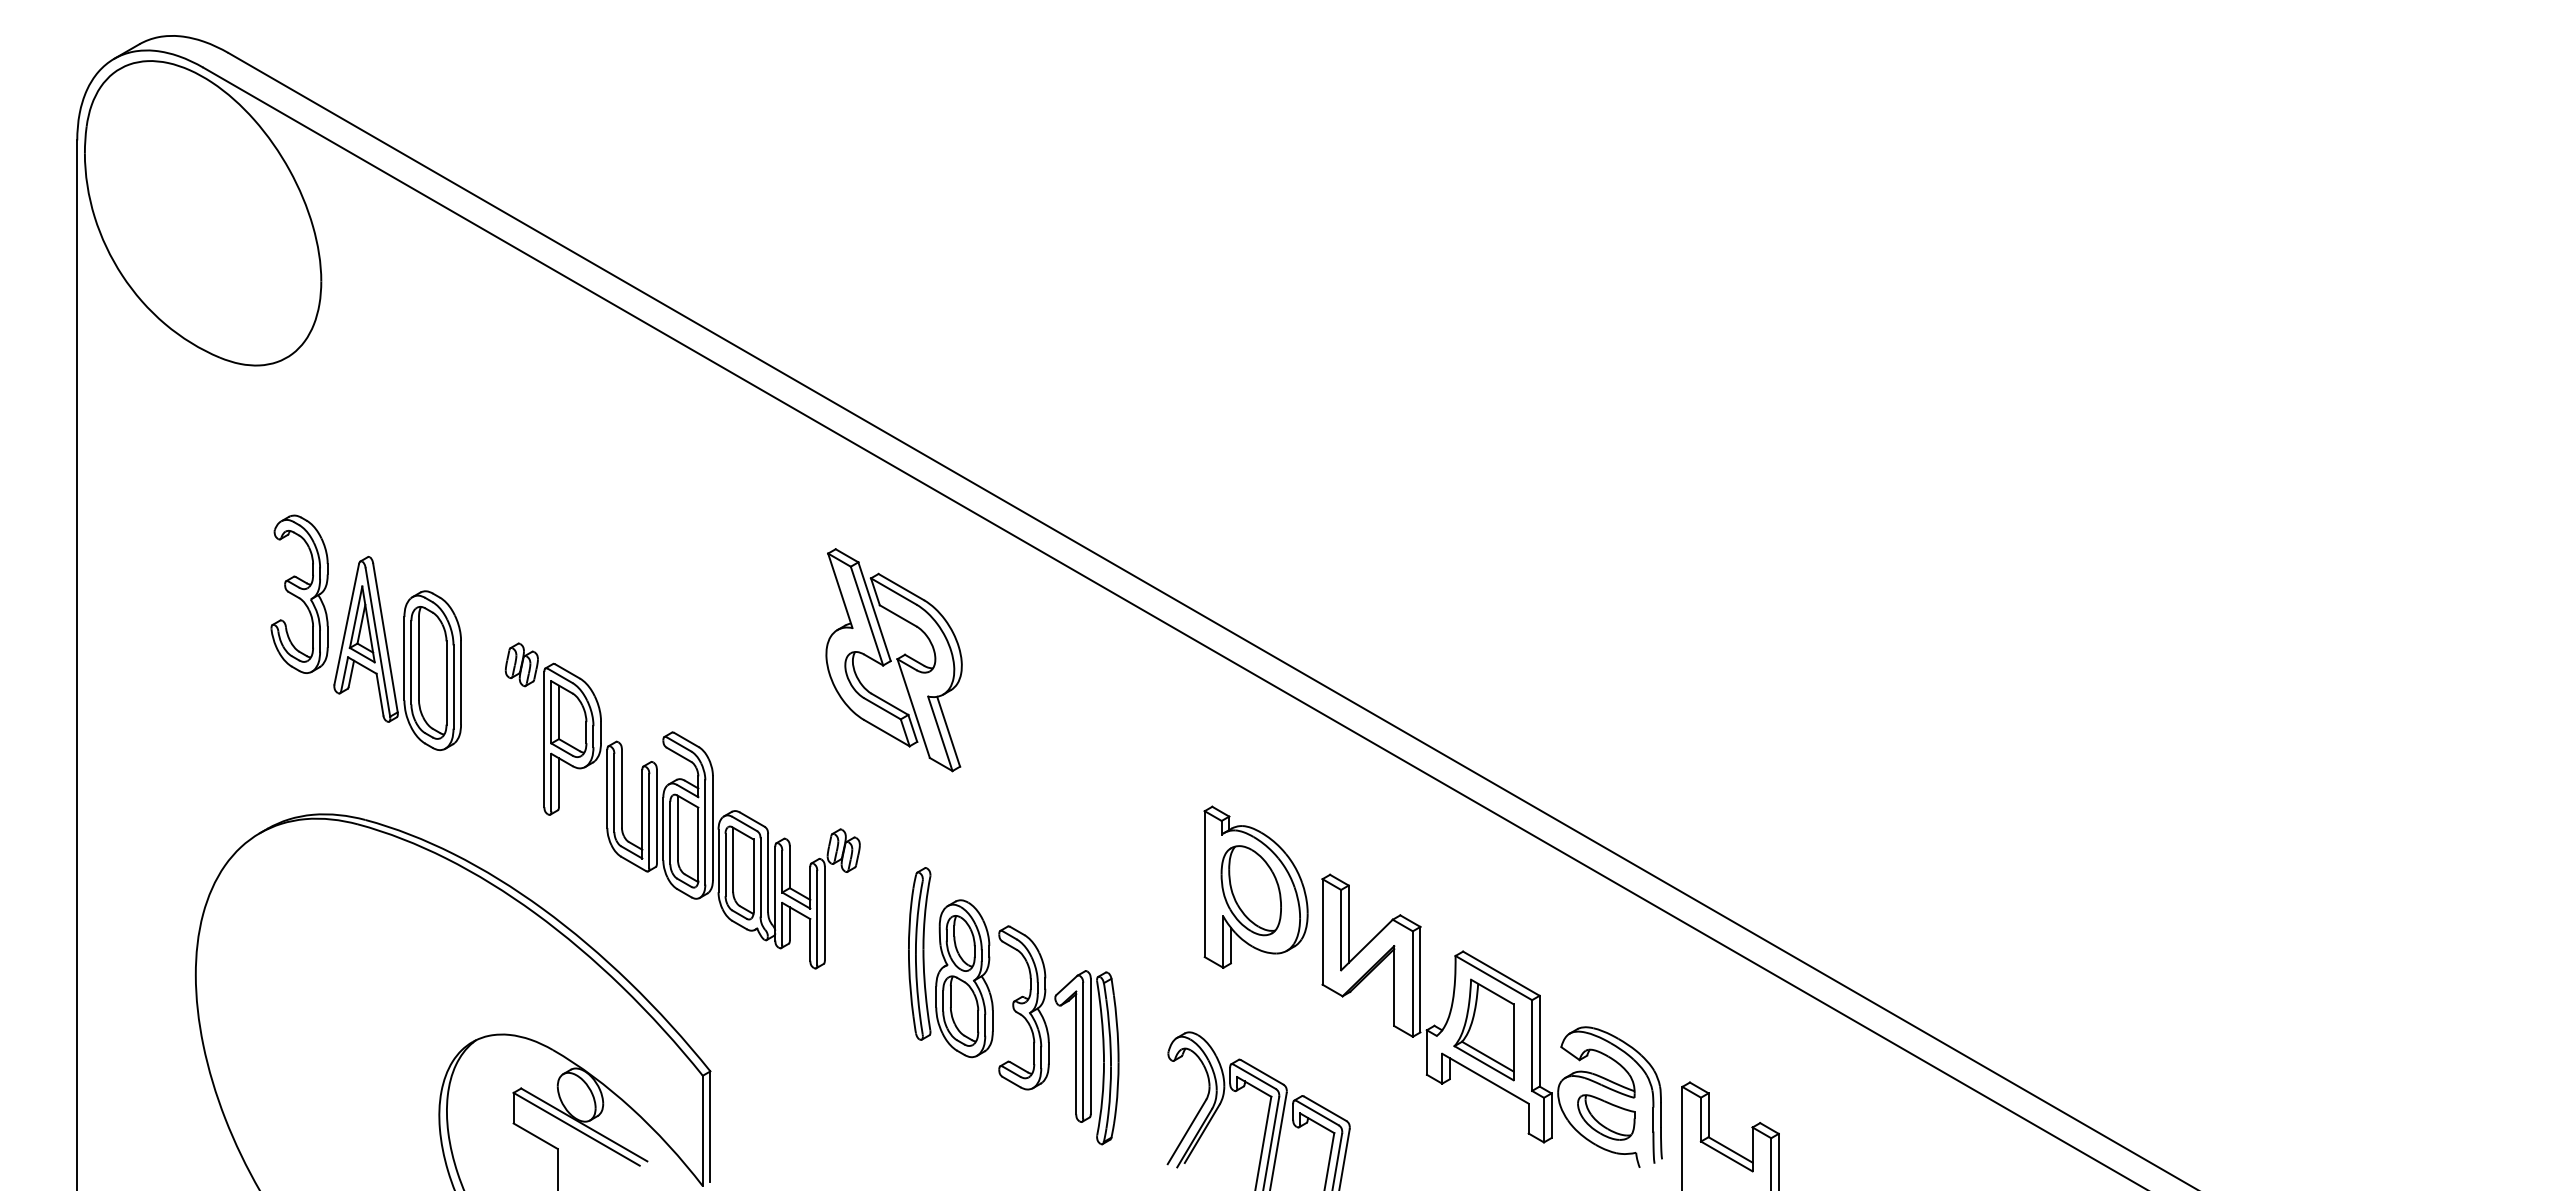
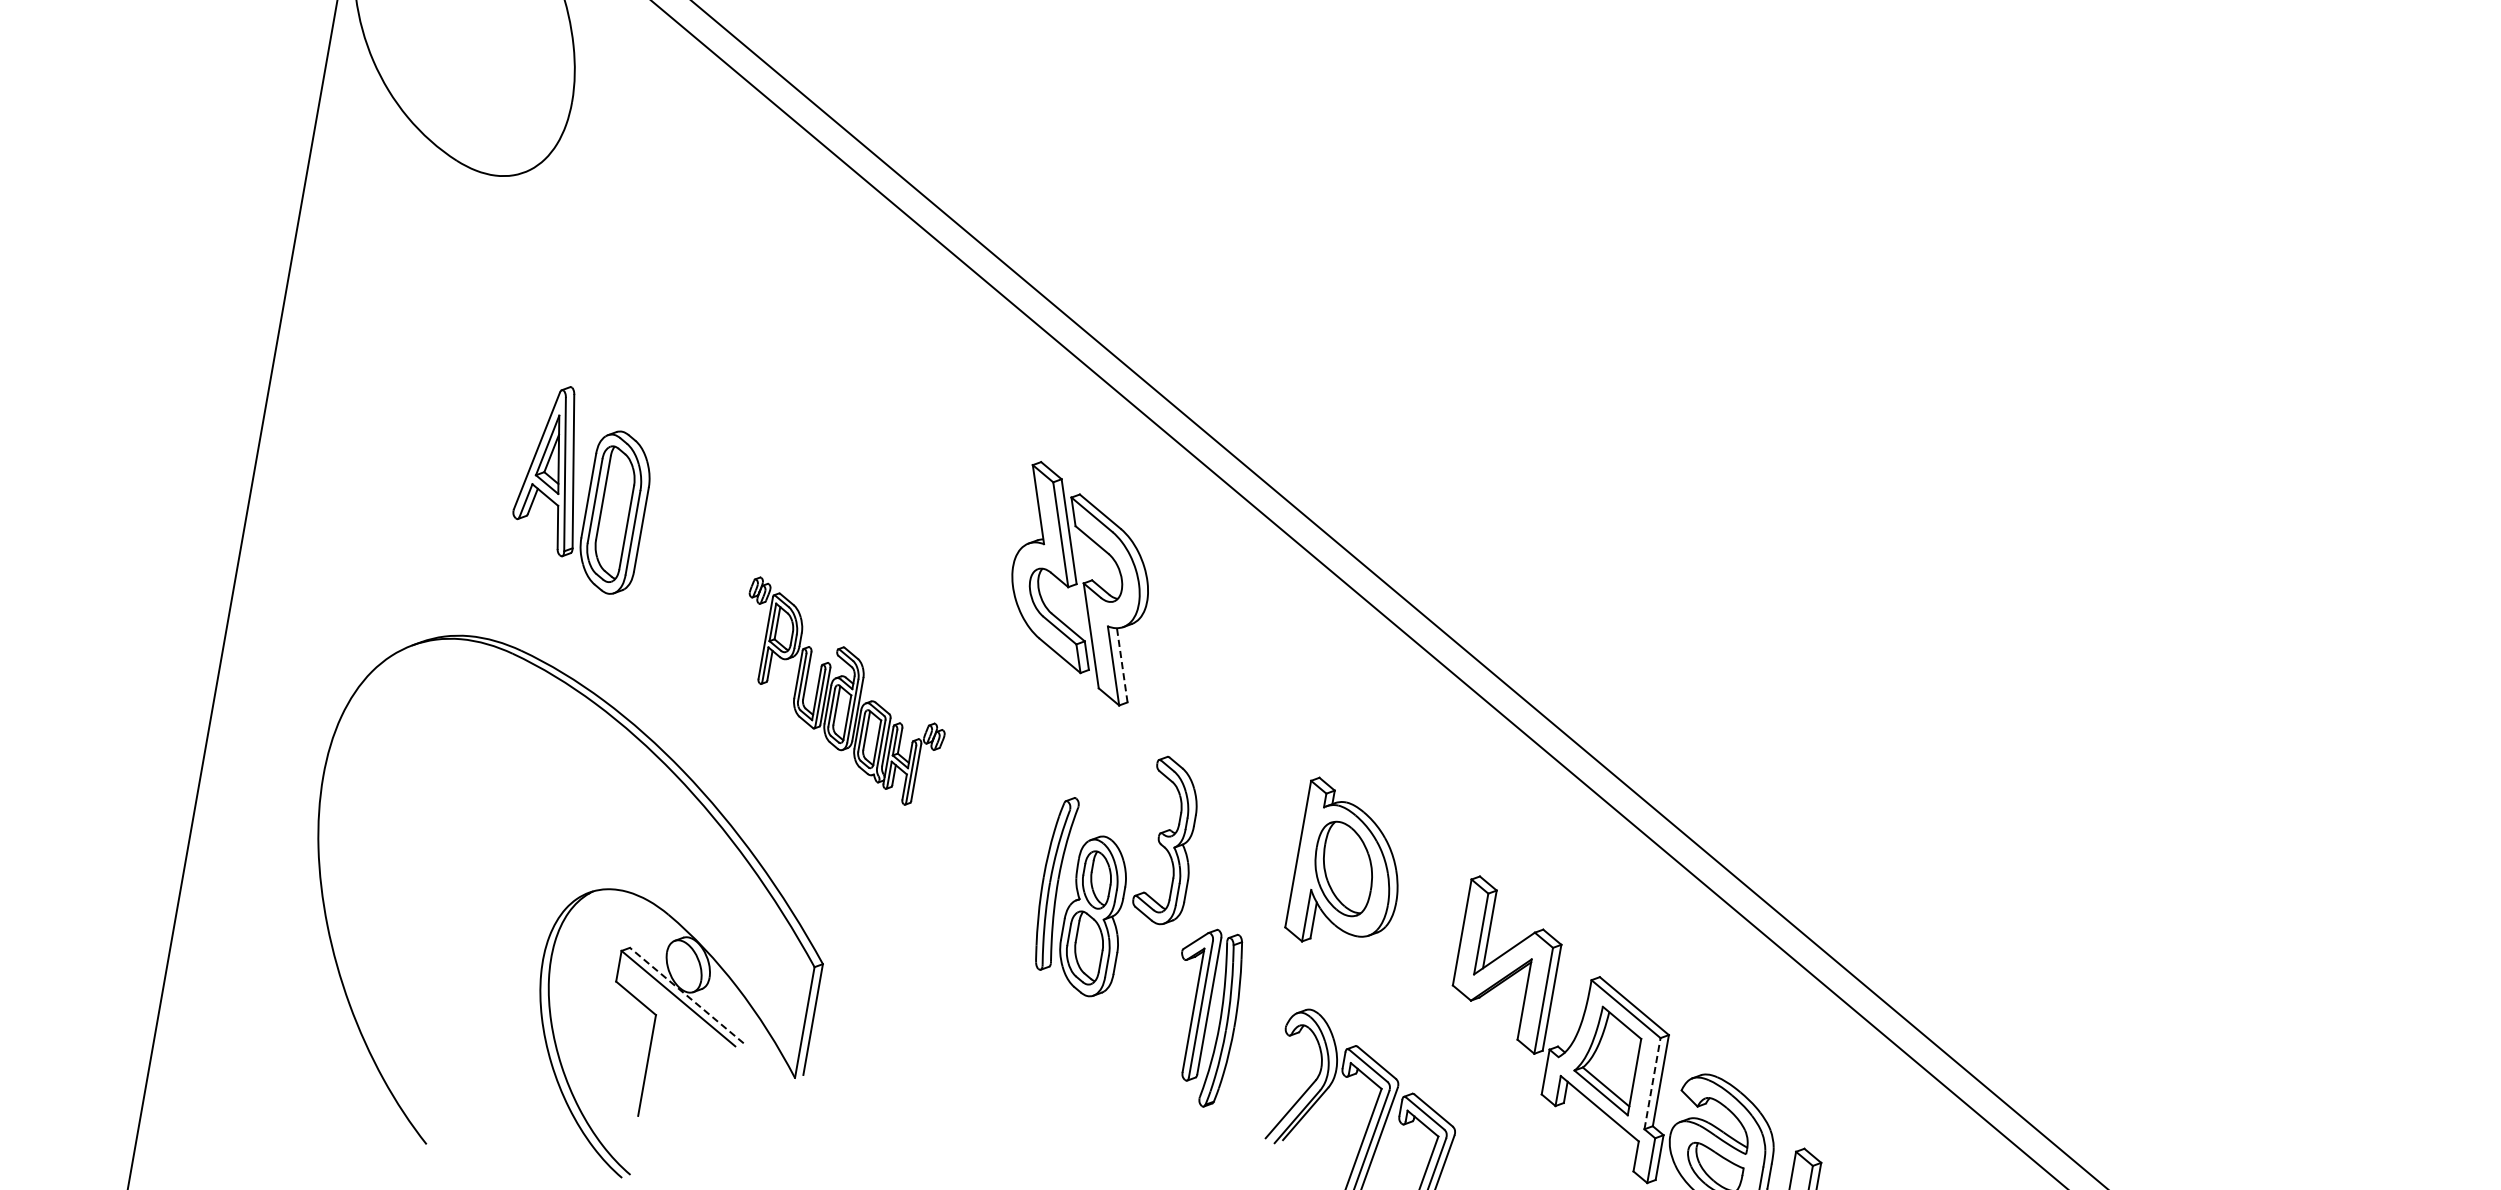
part: (299, 593) -> (494, 411), removed
line: (948, 731) -> (1122, 665), solid -> dashed
part: (682, 805) -> (841, 692), size x0.6
part: (1255, 886) -> (1348, 865), moved
part: (1023, 1007) -> (1168, 840), moved
line: (1532, 1045) -> (1652, 1083), solid -> dashed
line: (584, 1124) -> (687, 995), solid -> dashed

